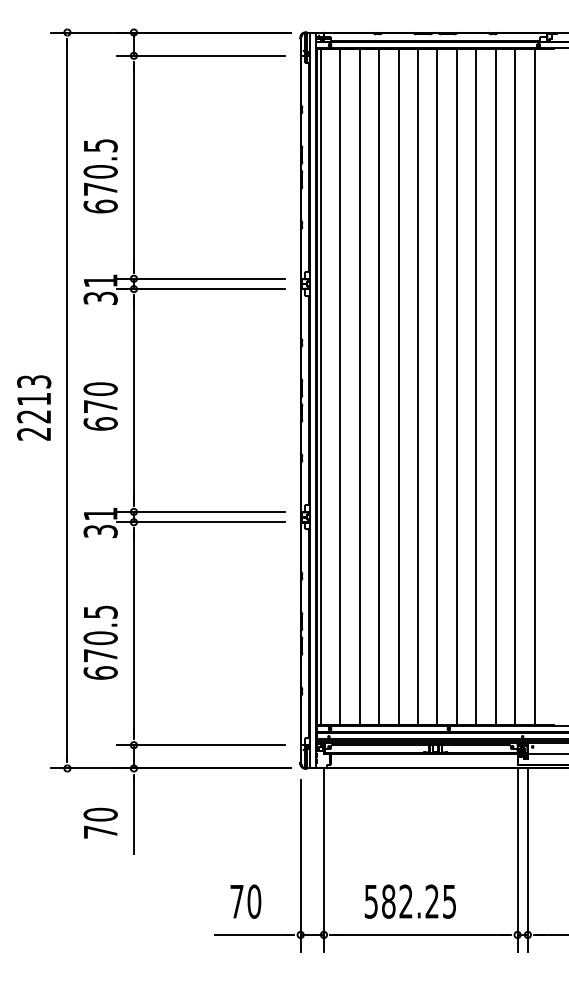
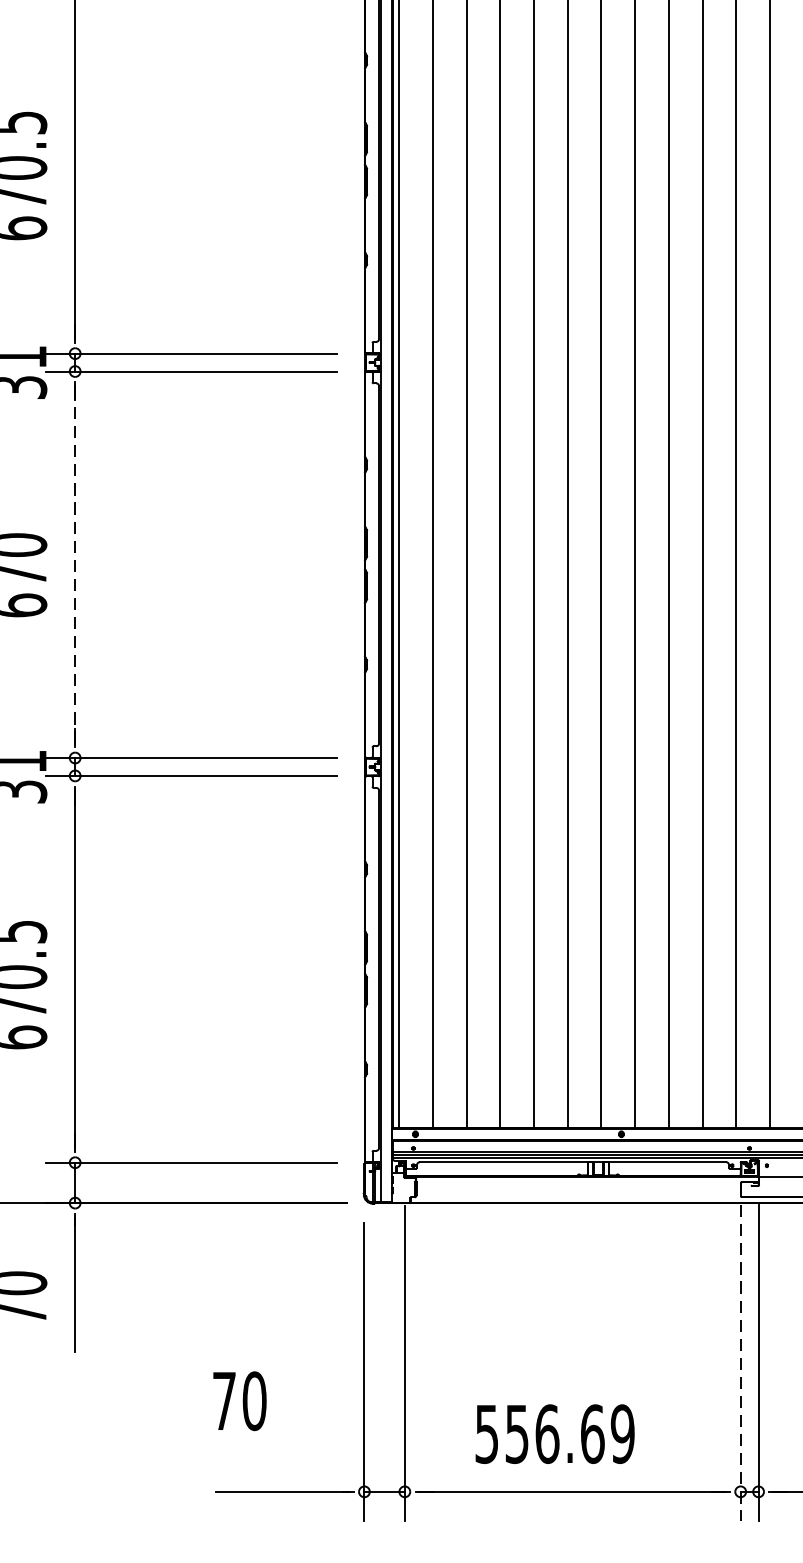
line: (133, 400) -> (74, 564), solid -> dashed
line: (517, 860) -> (740, 1362), solid -> dashed
text: (245, 901) -> (239, 1400), moved
text: (419, 901) -> (570, 1433), 582.25 -> 556.69

